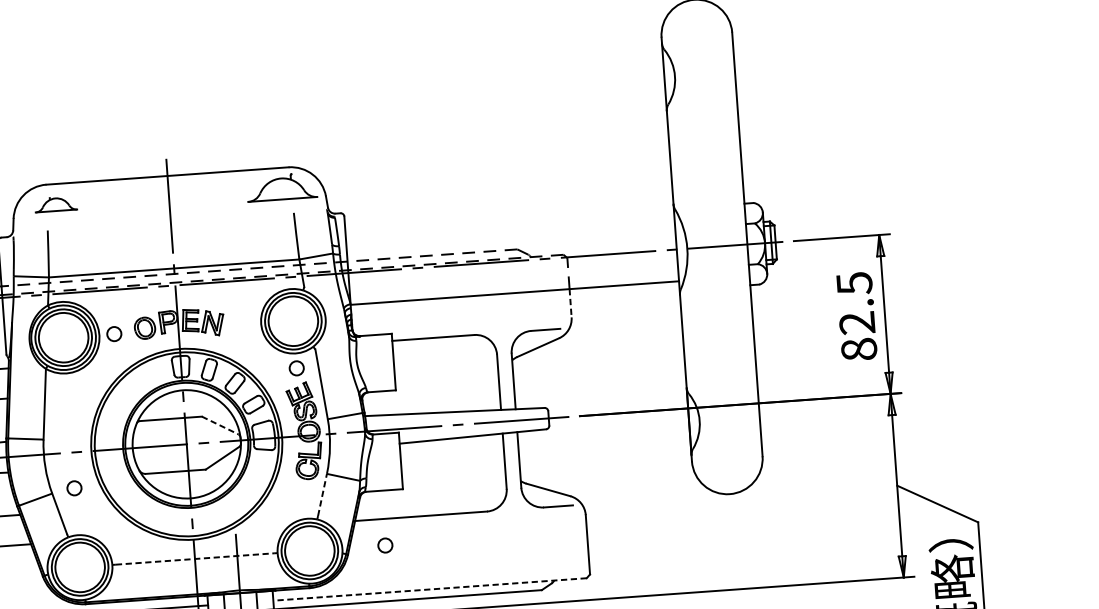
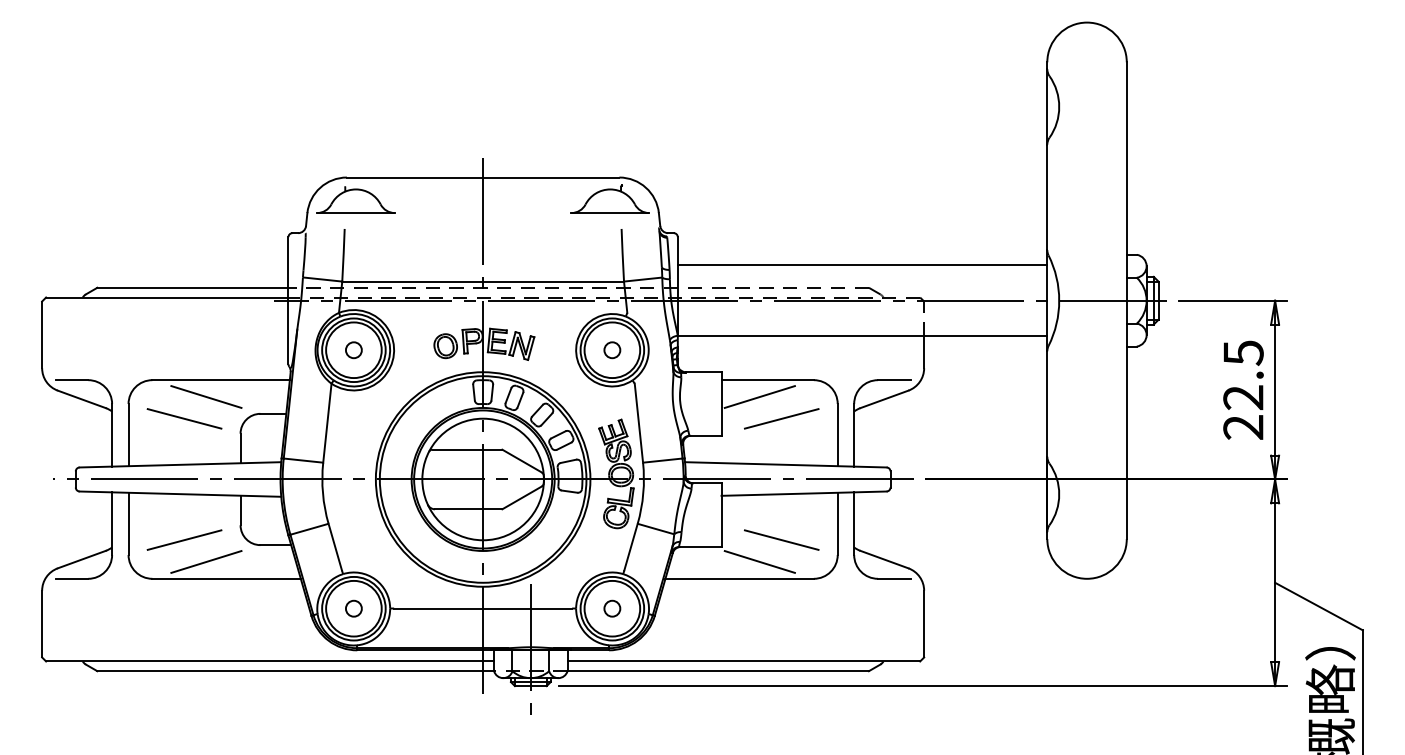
part: (55, 203) -> (355, 199), size x1.67
line: (510, 229) -> (862, 264), added
line: (570, 303) -> (924, 352), dashed -> solid
circle: (113, 334) -> (353, 350), moved
text: (859, 349) -> (1243, 427), 82.5 -> 22.5
line: (427, 352) -> (759, 396), added
circle: (296, 368) -> (612, 350), moved
line: (448, 371) -> (781, 418), added
line: (220, 425) -> (522, 461), dashed -> solid
line: (455, 478) -> (781, 539), added
circle: (74, 488) -> (353, 608), moved
line: (322, 494) -> (631, 546), dashed -> solid
line: (437, 499) -> (759, 561), added
circle: (385, 545) -> (612, 608), moved
line: (195, 558) -> (483, 608), dashed -> solid
line: (429, 589) -> (743, 661), dashed -> solid

